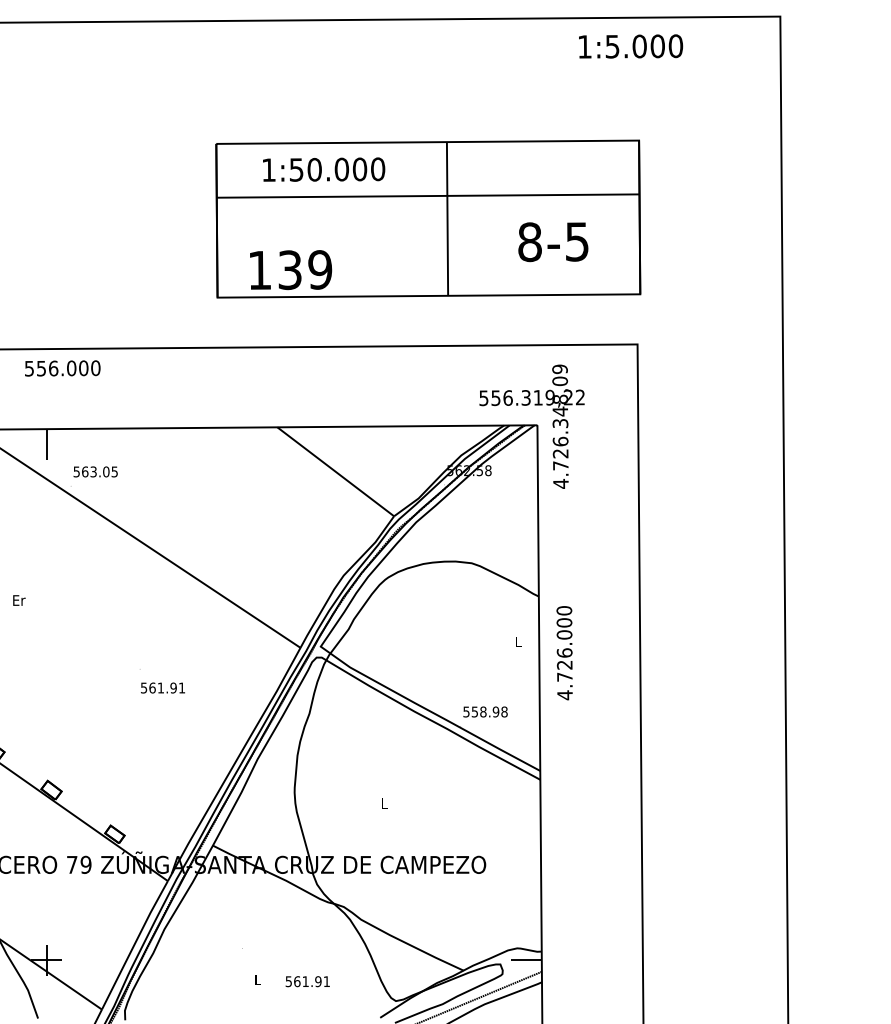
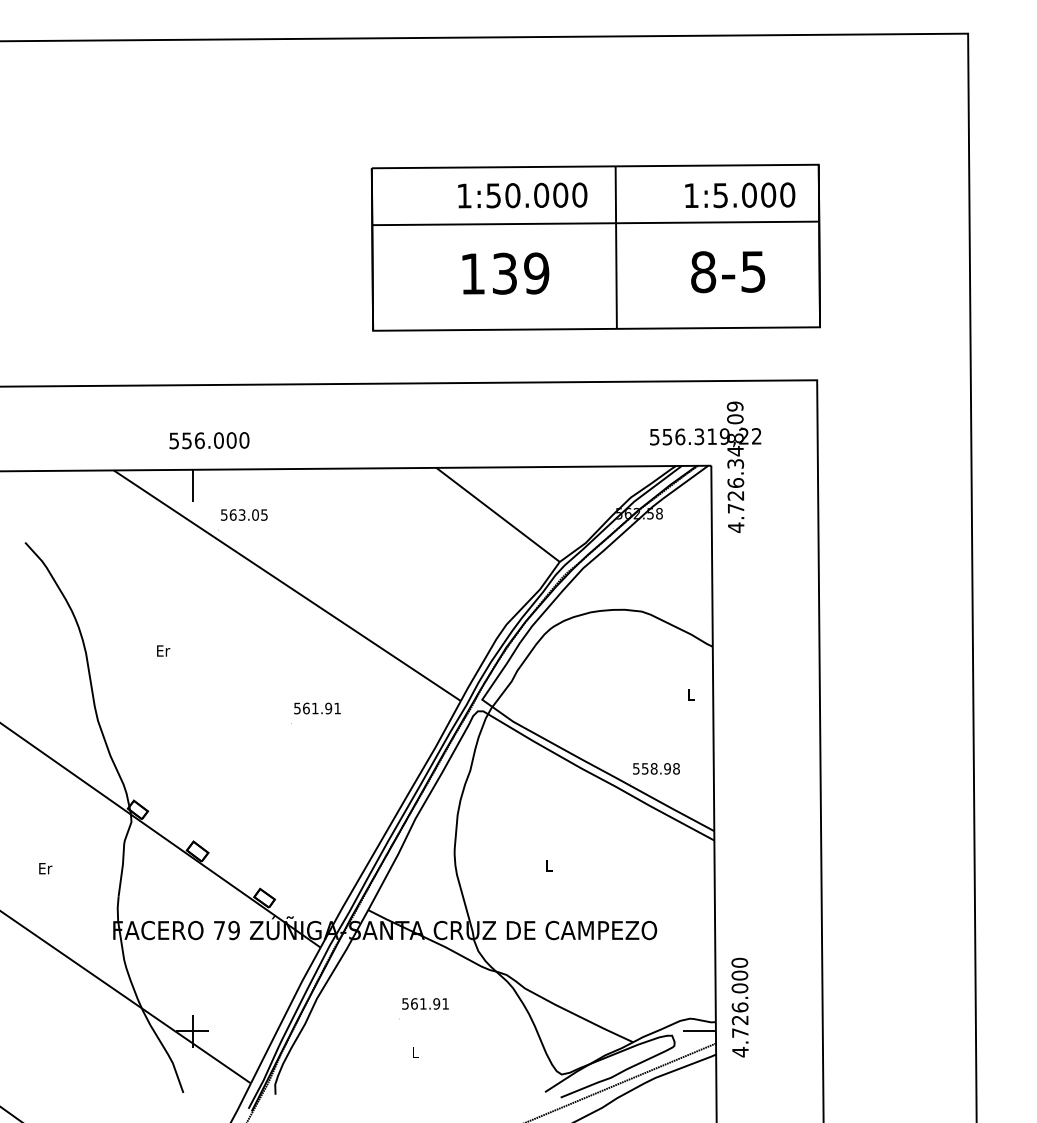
text: (631, 46) -> (740, 195), moved
text: (323, 169) -> (522, 195), moved
text: (290, 269) -> (505, 273), moved
text: (62, 368) -> (209, 440), moved
text: (564, 653) -> (739, 1007), moved
text: (163, 688) -> (317, 708), moved
text: (307, 981) -> (425, 1003), moved

